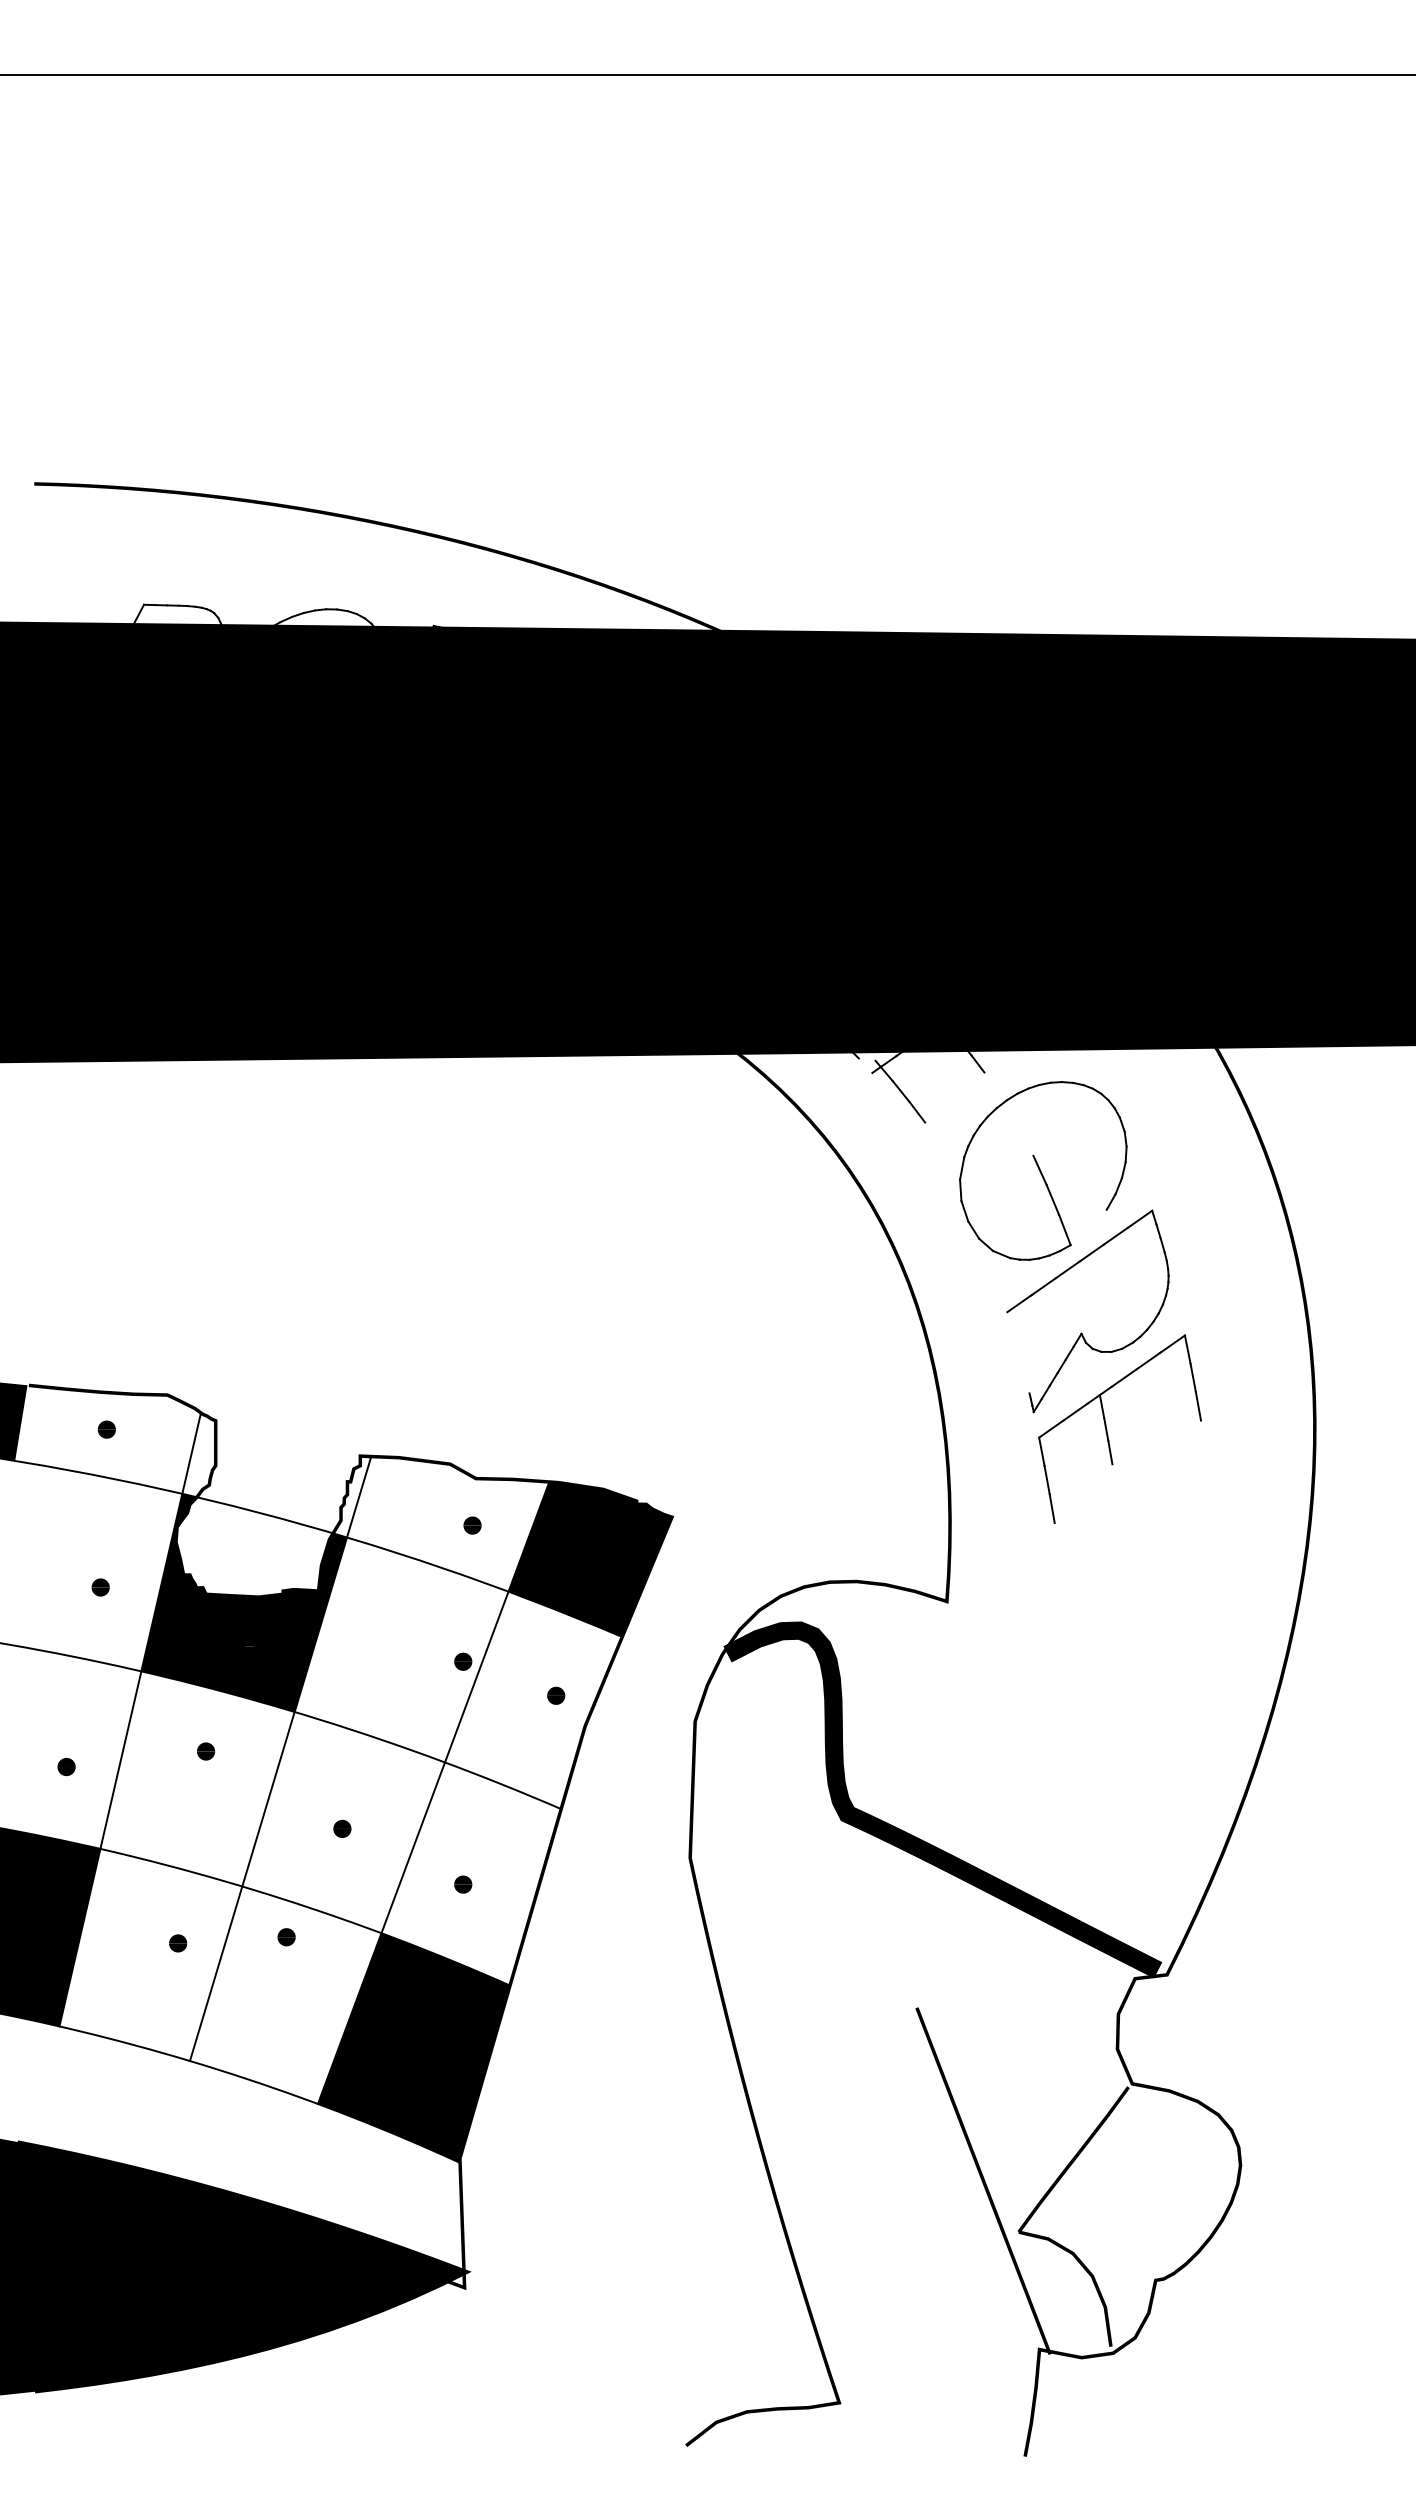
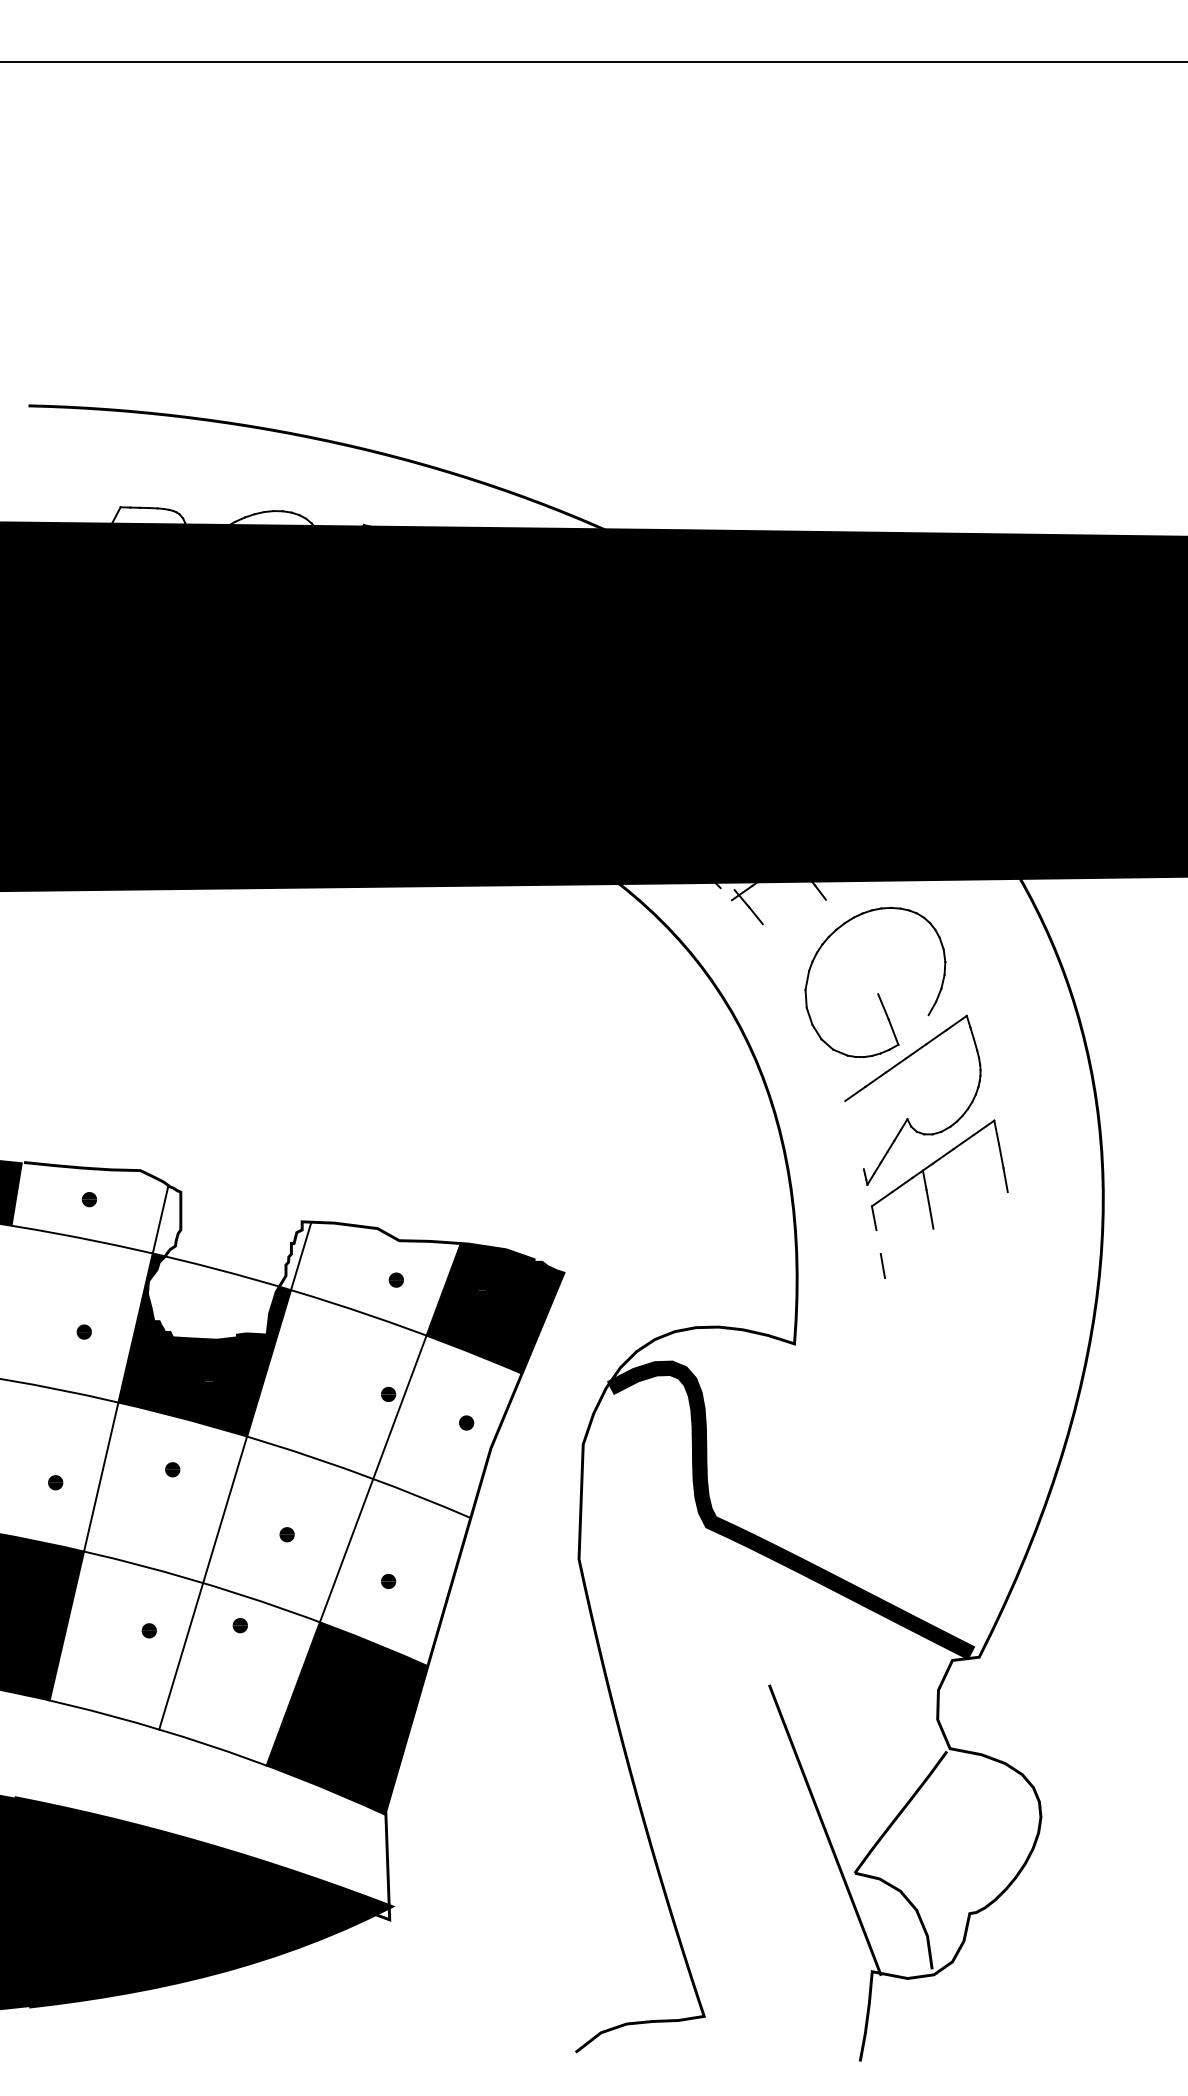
line: (917, 1111) -> (769, 932), removed
line: (1039, 1170) -> (872, 982), removed
line: (1046, 1479) -> (878, 1241), removed

